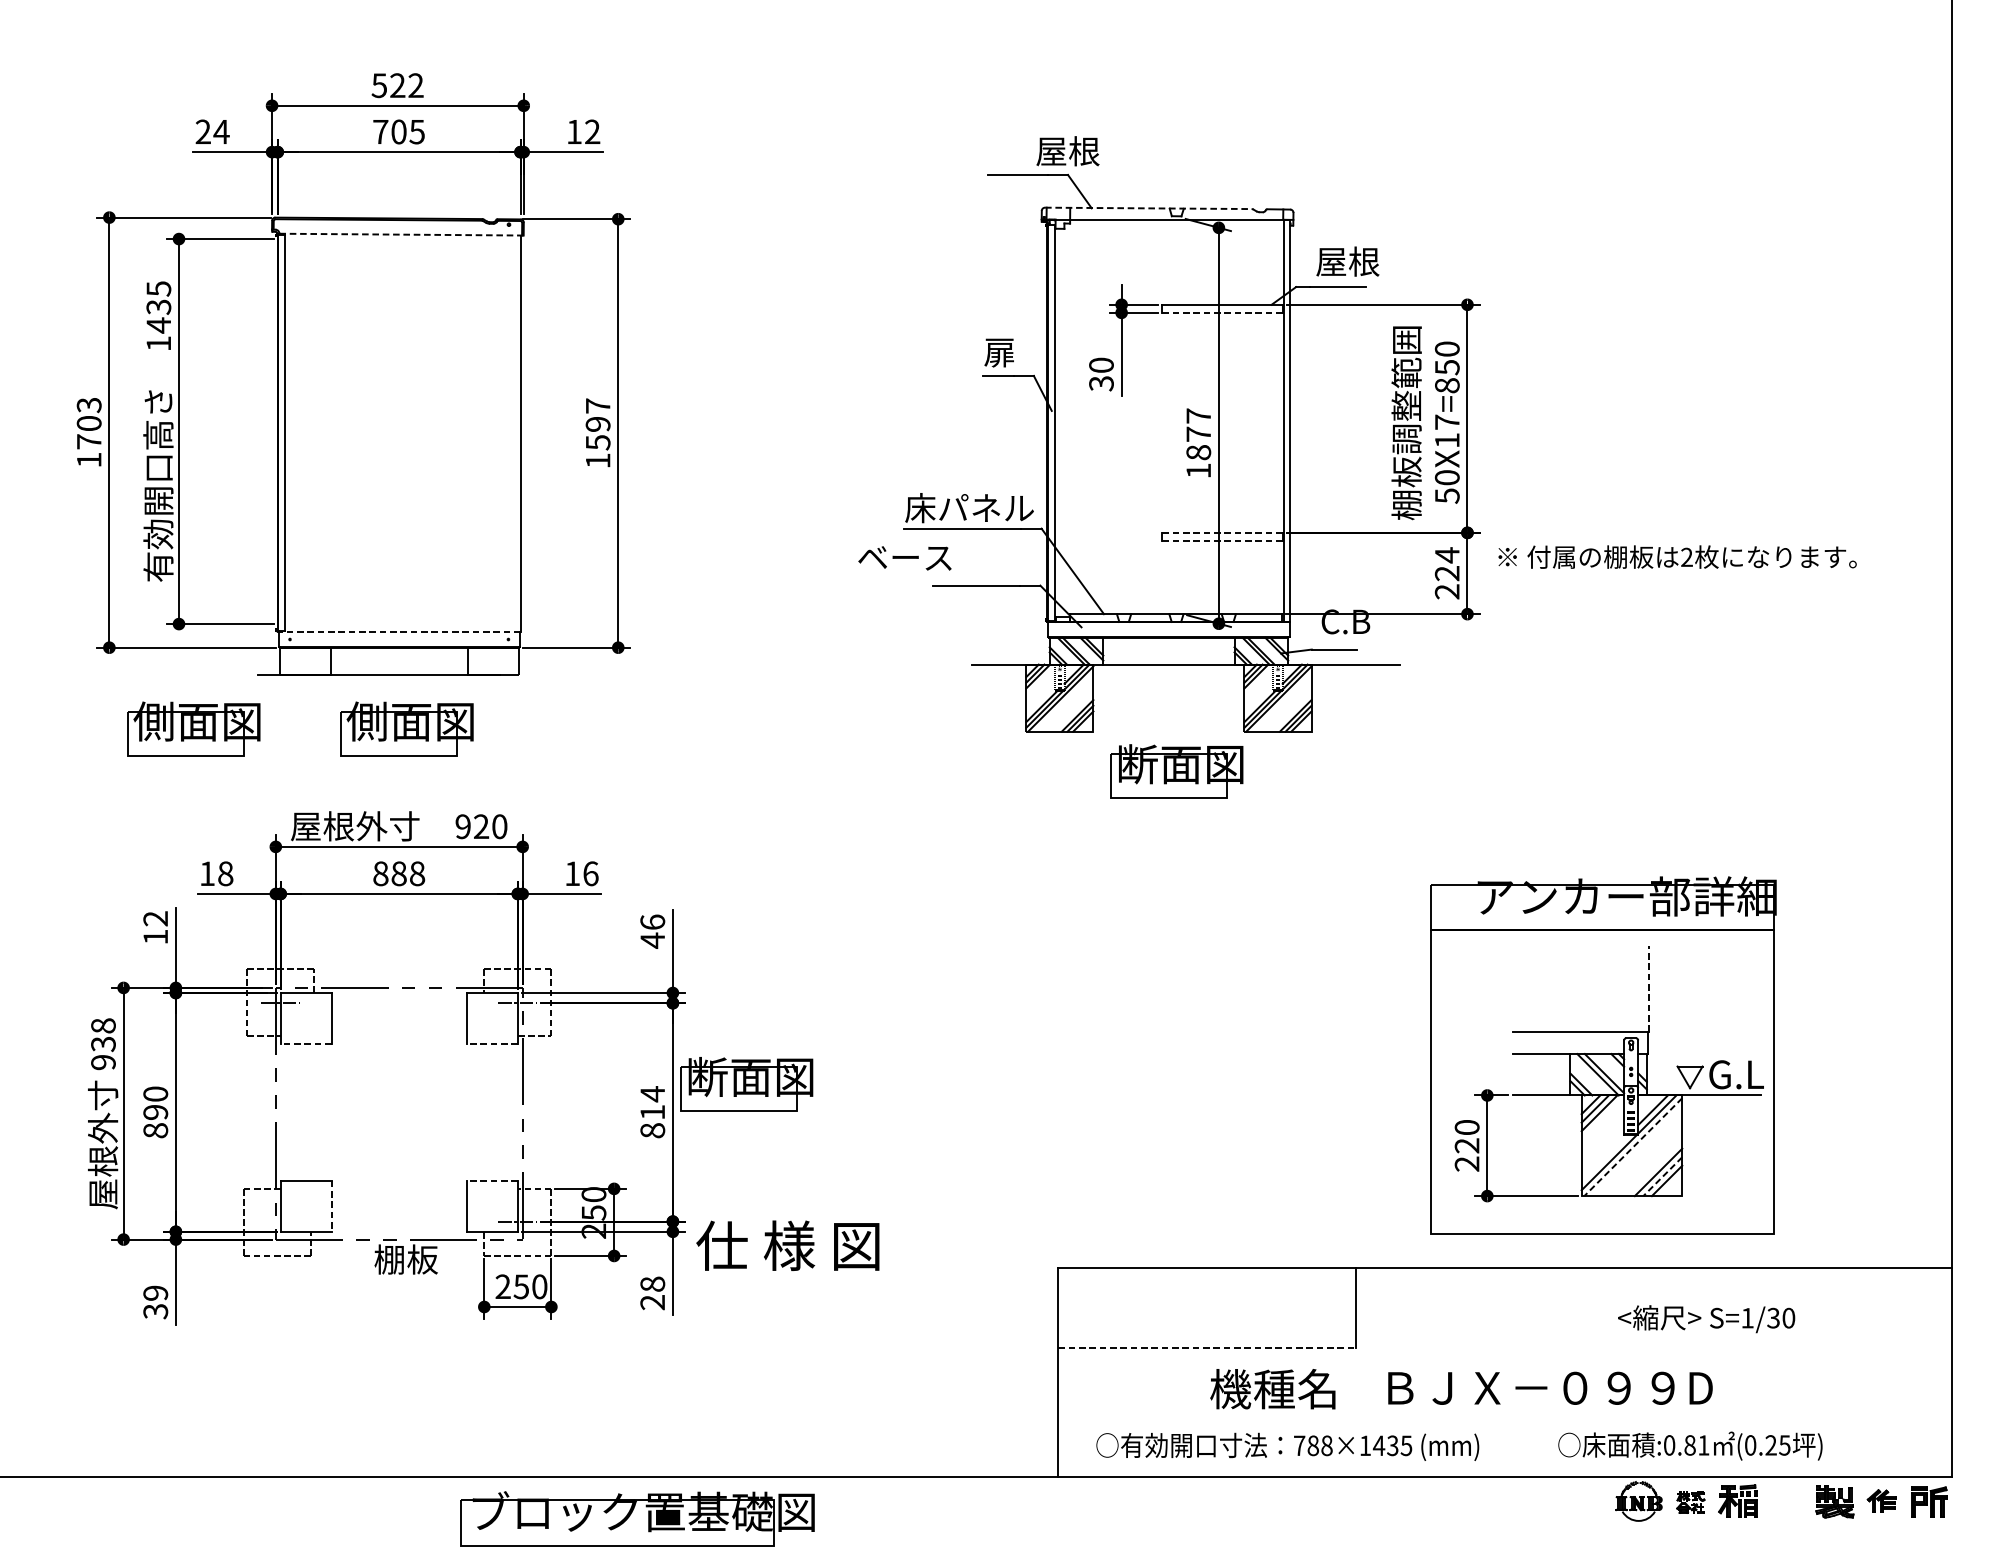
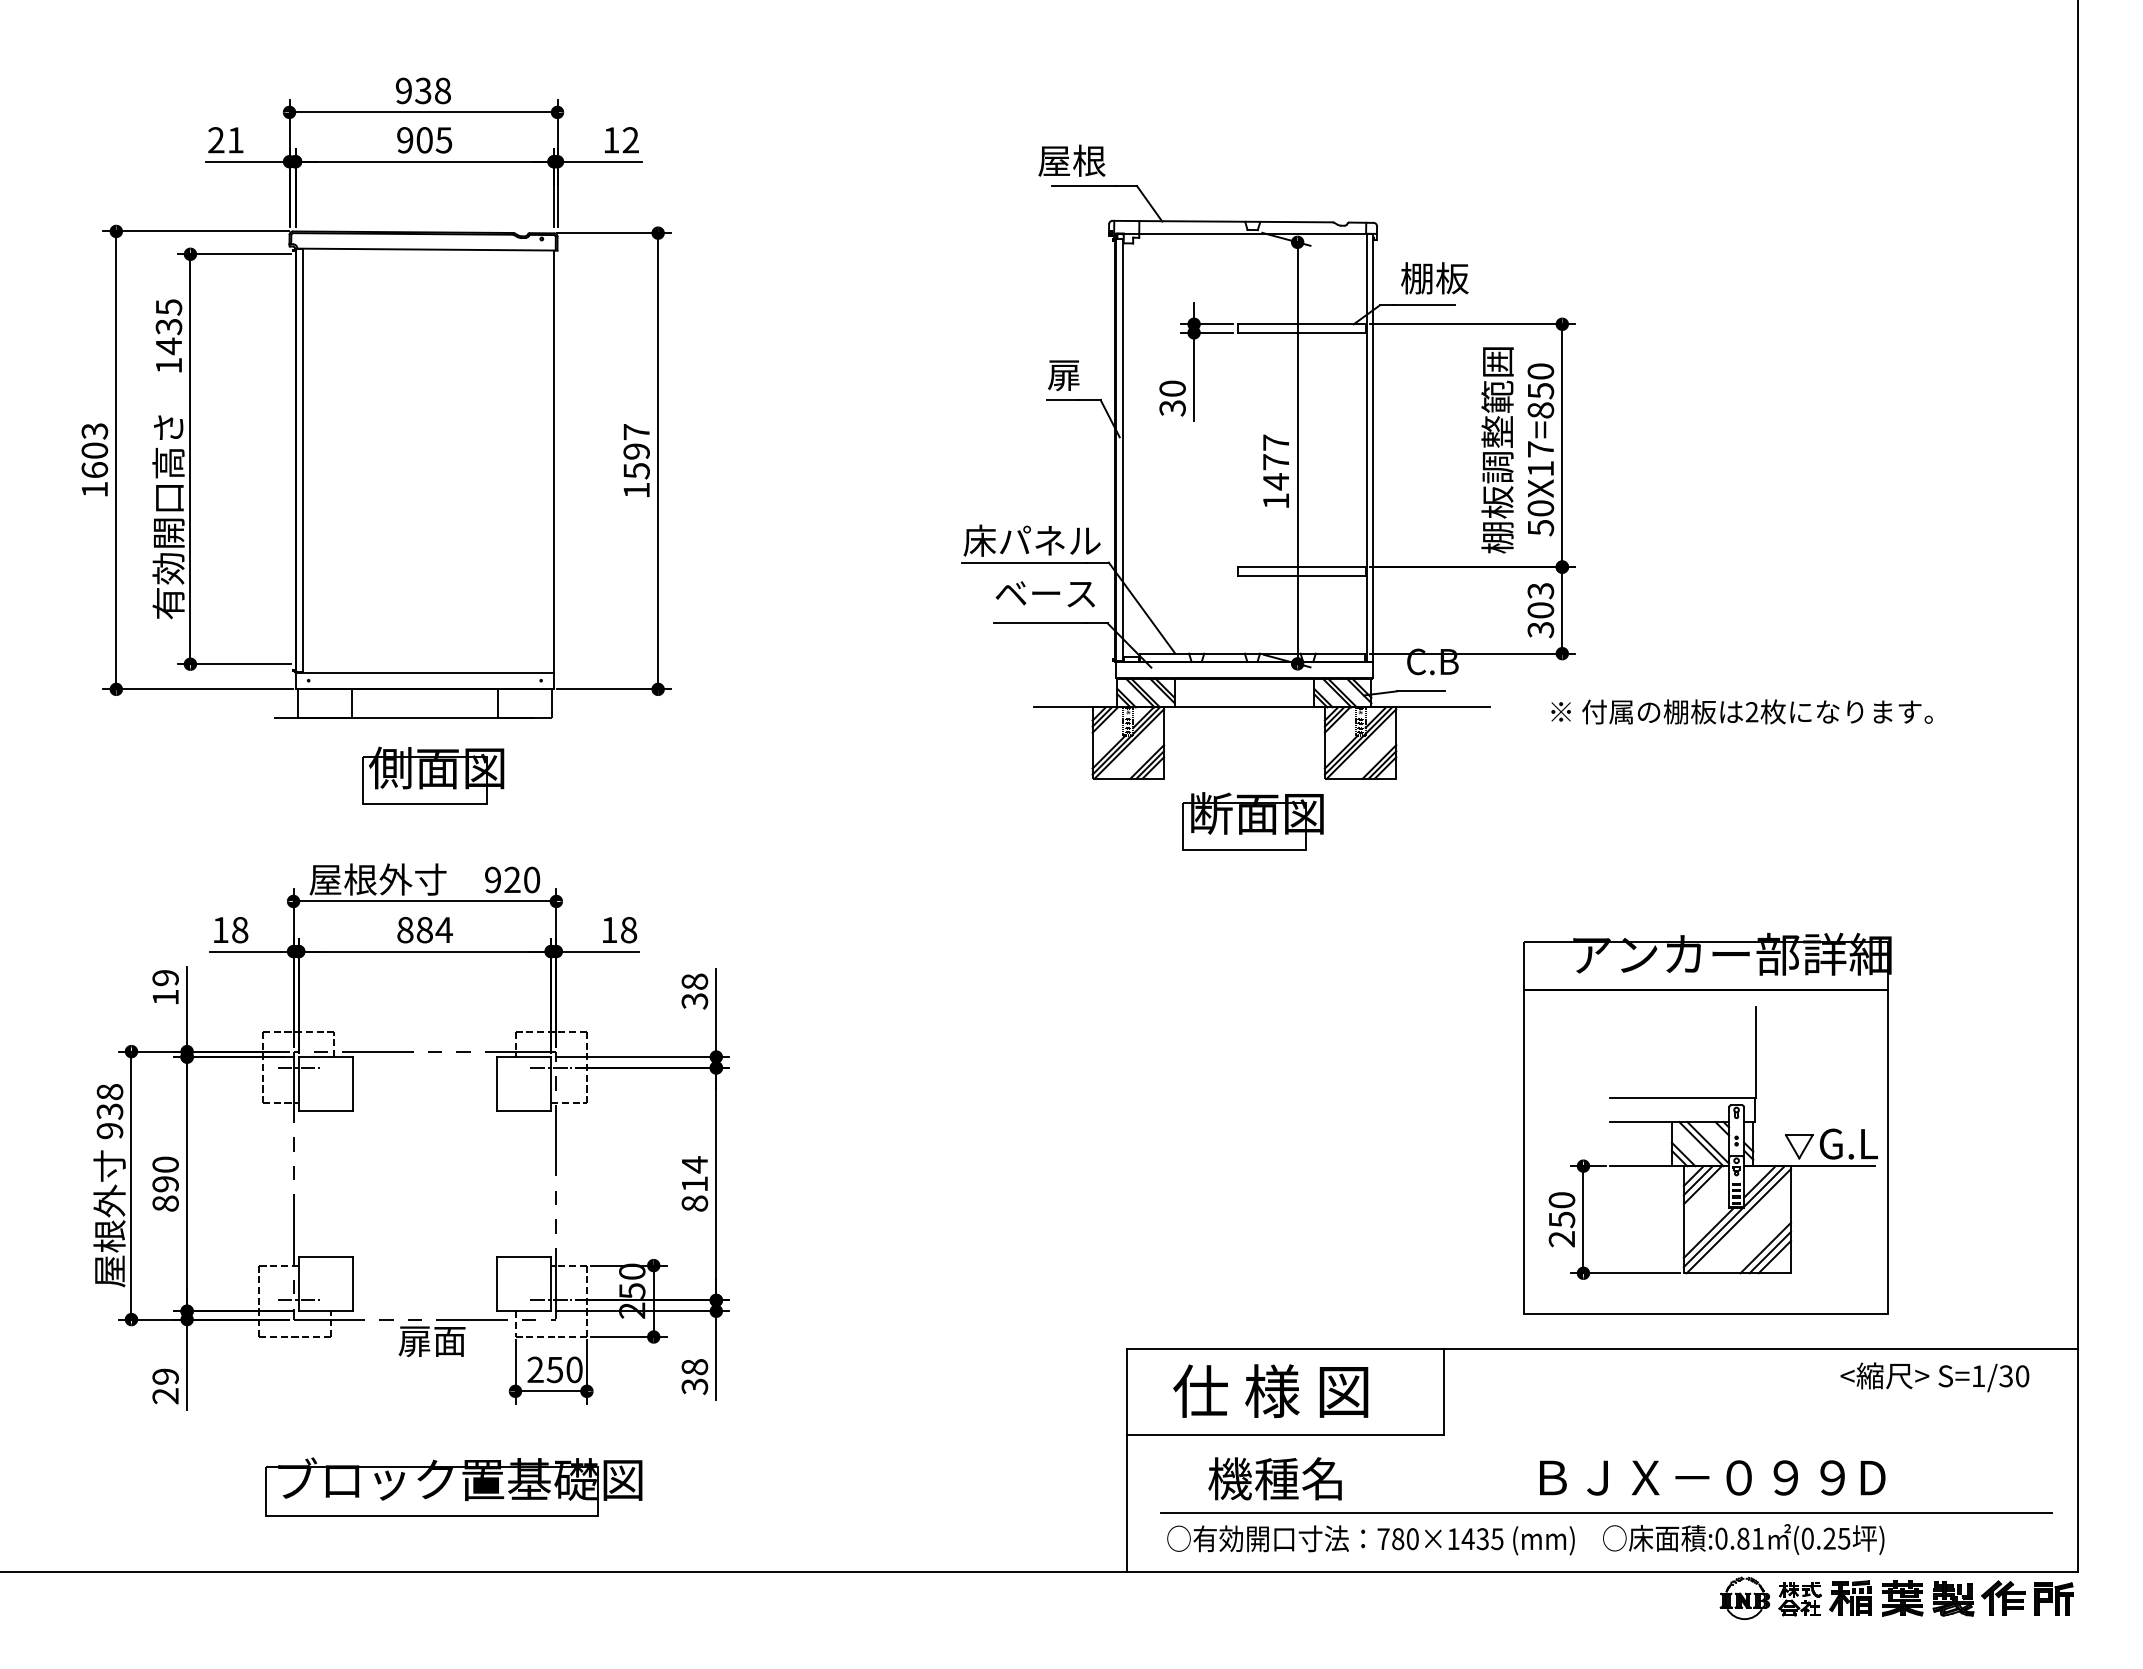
text: (396, 85) -> (422, 90), 522 -> 938
text: (221, 132) -> (235, 140), 24 -> 21
text: (380, 132) -> (405, 140), 705 -> 905
text: (1067, 150) -> (1071, 160), moved
line: (1148, 208) -> (1222, 221), dashed -> solid
line: (401, 234) -> (427, 249), dashed -> solid
text: (1347, 261) -> (1434, 278), 屋根 -> 棚板
line: (1223, 312) -> (1302, 332), dashed -> solid
text: (88, 442) -> (94, 470), 1703 -> 1603
text: (1199, 452) -> (1276, 481), 1877 -> 1477
line: (1223, 533) -> (1302, 567), dashed -> solid
line: (1223, 540) -> (1302, 575), dashed -> solid
text: (1677, 556) -> (1741, 711), moved
text: (904, 558) -> (1044, 594), moved
text: (1446, 573) -> (1540, 610), 224 -> 303
line: (398, 631) -> (424, 672), dashed -> solid
part: (194, 728) -> (206, 775), removed
text: (591, 873) -> (629, 929), 16 -> 18
text: (416, 874) -> (443, 930), 888 -> 884
text: (155, 919) -> (165, 978), 12 -> 19
text: (652, 931) -> (694, 991), 46 -> 38
line: (1648, 988) -> (1755, 1052), dashed -> solid
line: (305, 1044) -> (325, 1111), dashed -> solid
line: (491, 1044) -> (523, 1111), dashed -> solid
part: (746, 1084) -> (794, 1154), removed
text: (1466, 1145) -> (1561, 1219), 220 -> 250
line: (1632, 1147) -> (1738, 1221), dashed -> solid
line: (1604, 1157) -> (1708, 1232), added
line: (1662, 1176) -> (1769, 1252), dashed -> solid
line: (491, 1181) -> (523, 1257), dashed -> solid
line: (331, 1206) -> (352, 1284), dashed -> solid
line: (280, 1221) -> (298, 1300), added
text: (787, 1246) -> (1270, 1391), moved
text: (406, 1259) -> (432, 1340), 棚板 -> 扉面
text: (653, 1302) -> (695, 1386), 28 -> 38
text: (155, 1311) -> (165, 1396), 39 -> 29
text: (1706, 1319) -> (1934, 1377), moved
line: (1207, 1348) -> (1285, 1435), dashed -> solid
text: (1550, 1387) -> (1712, 1477), moved
text: (1272, 1388) -> (1274, 1478), moved
line: (1508, 1421) -> (1606, 1513), added
text: (1326, 1445) -> (1412, 1538), 788×1435 -> 780×1435
text: (1690, 1446) -> (1743, 1539), moved
part: (1881, 1500) -> (2003, 1597), size x1.43
part: (1786, 1501) -> (1902, 1598), added
part: (1690, 1502) -> (1799, 1599), size x1.43
part: (637, 1518) -> (453, 1486), moved

